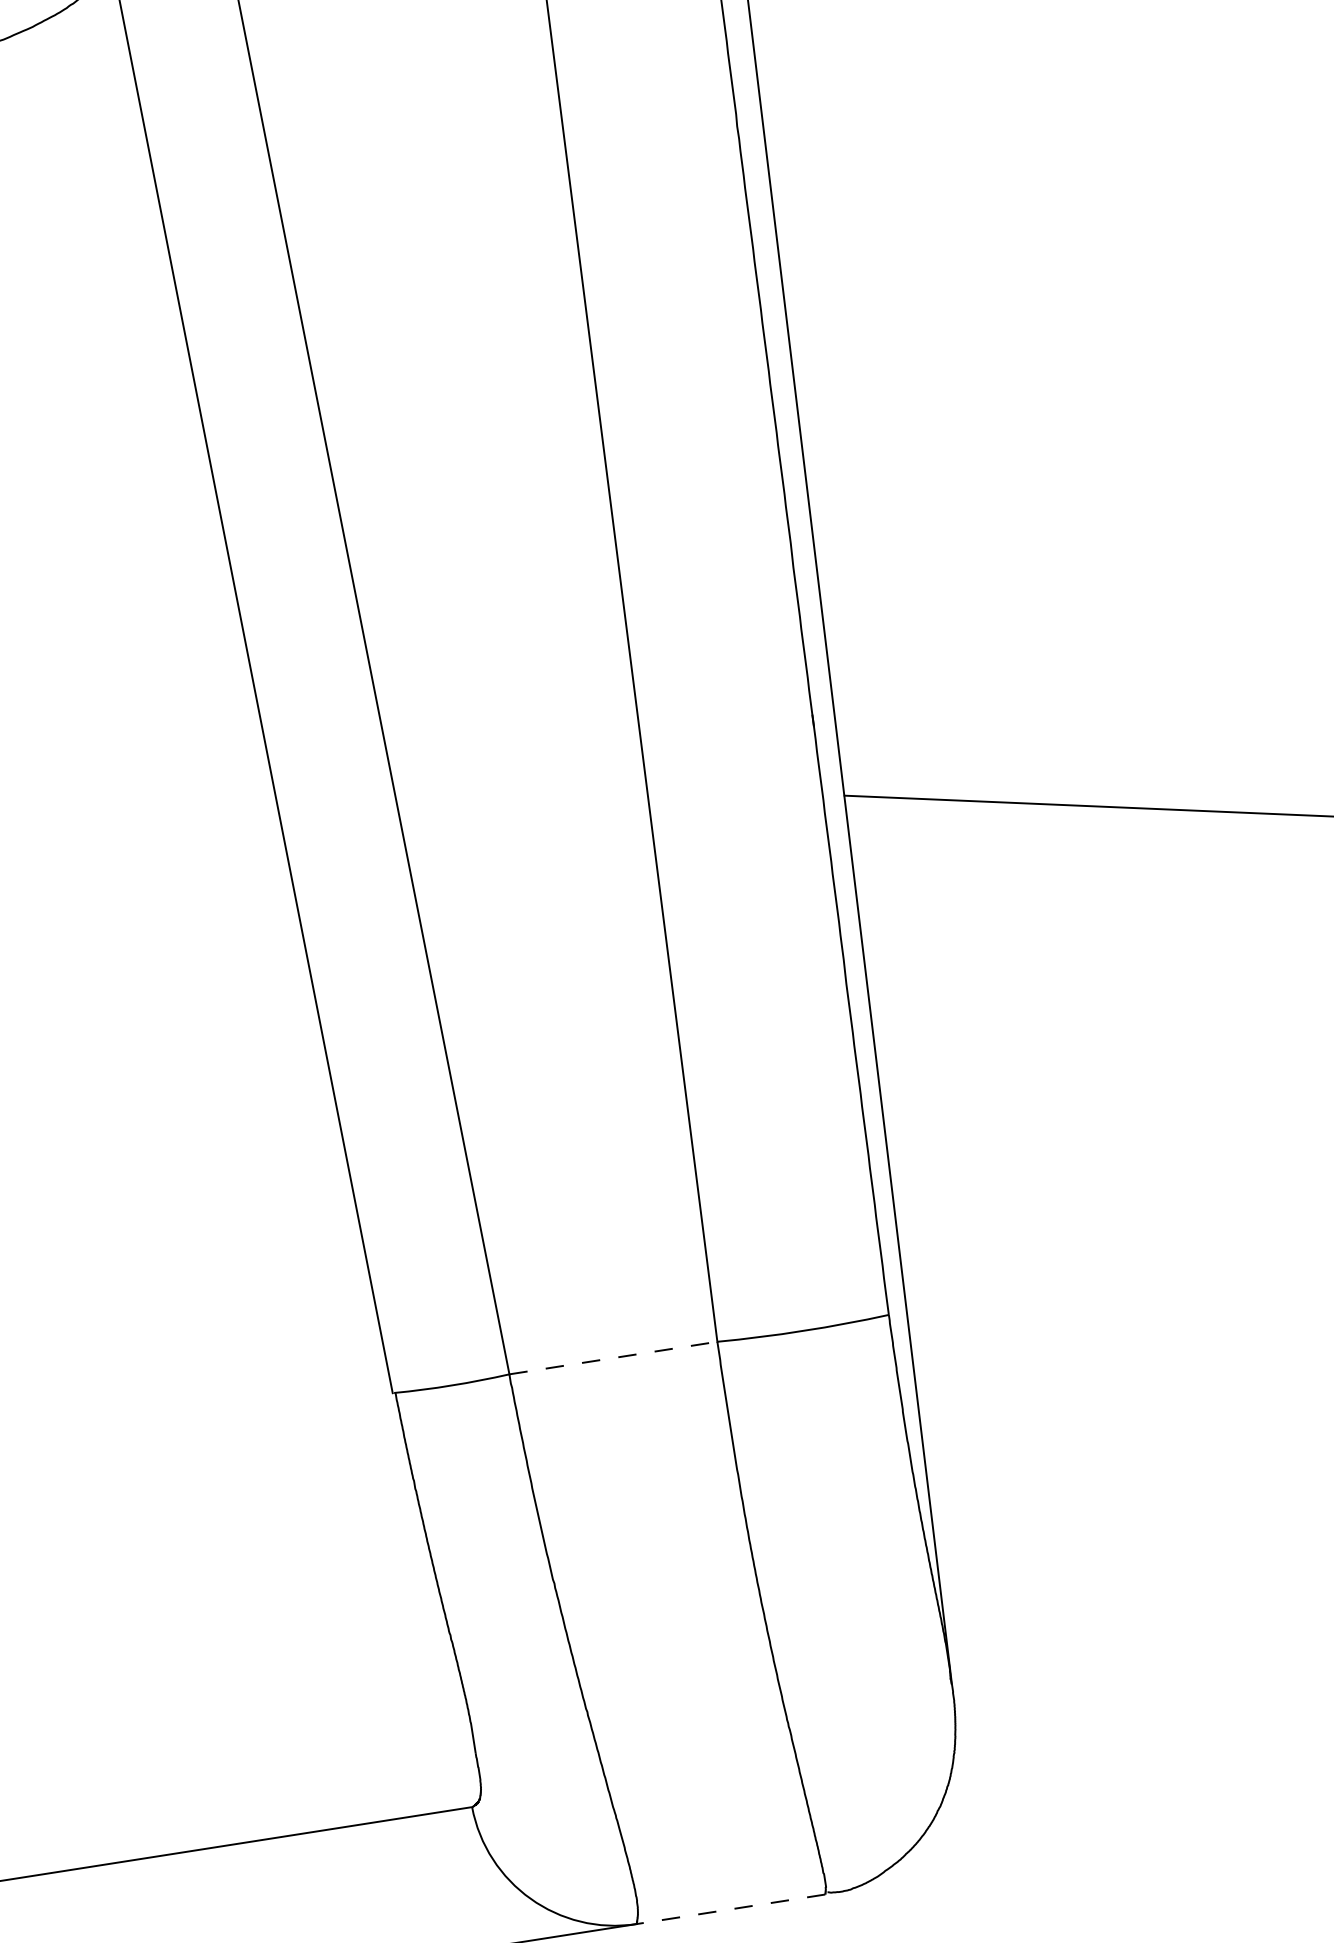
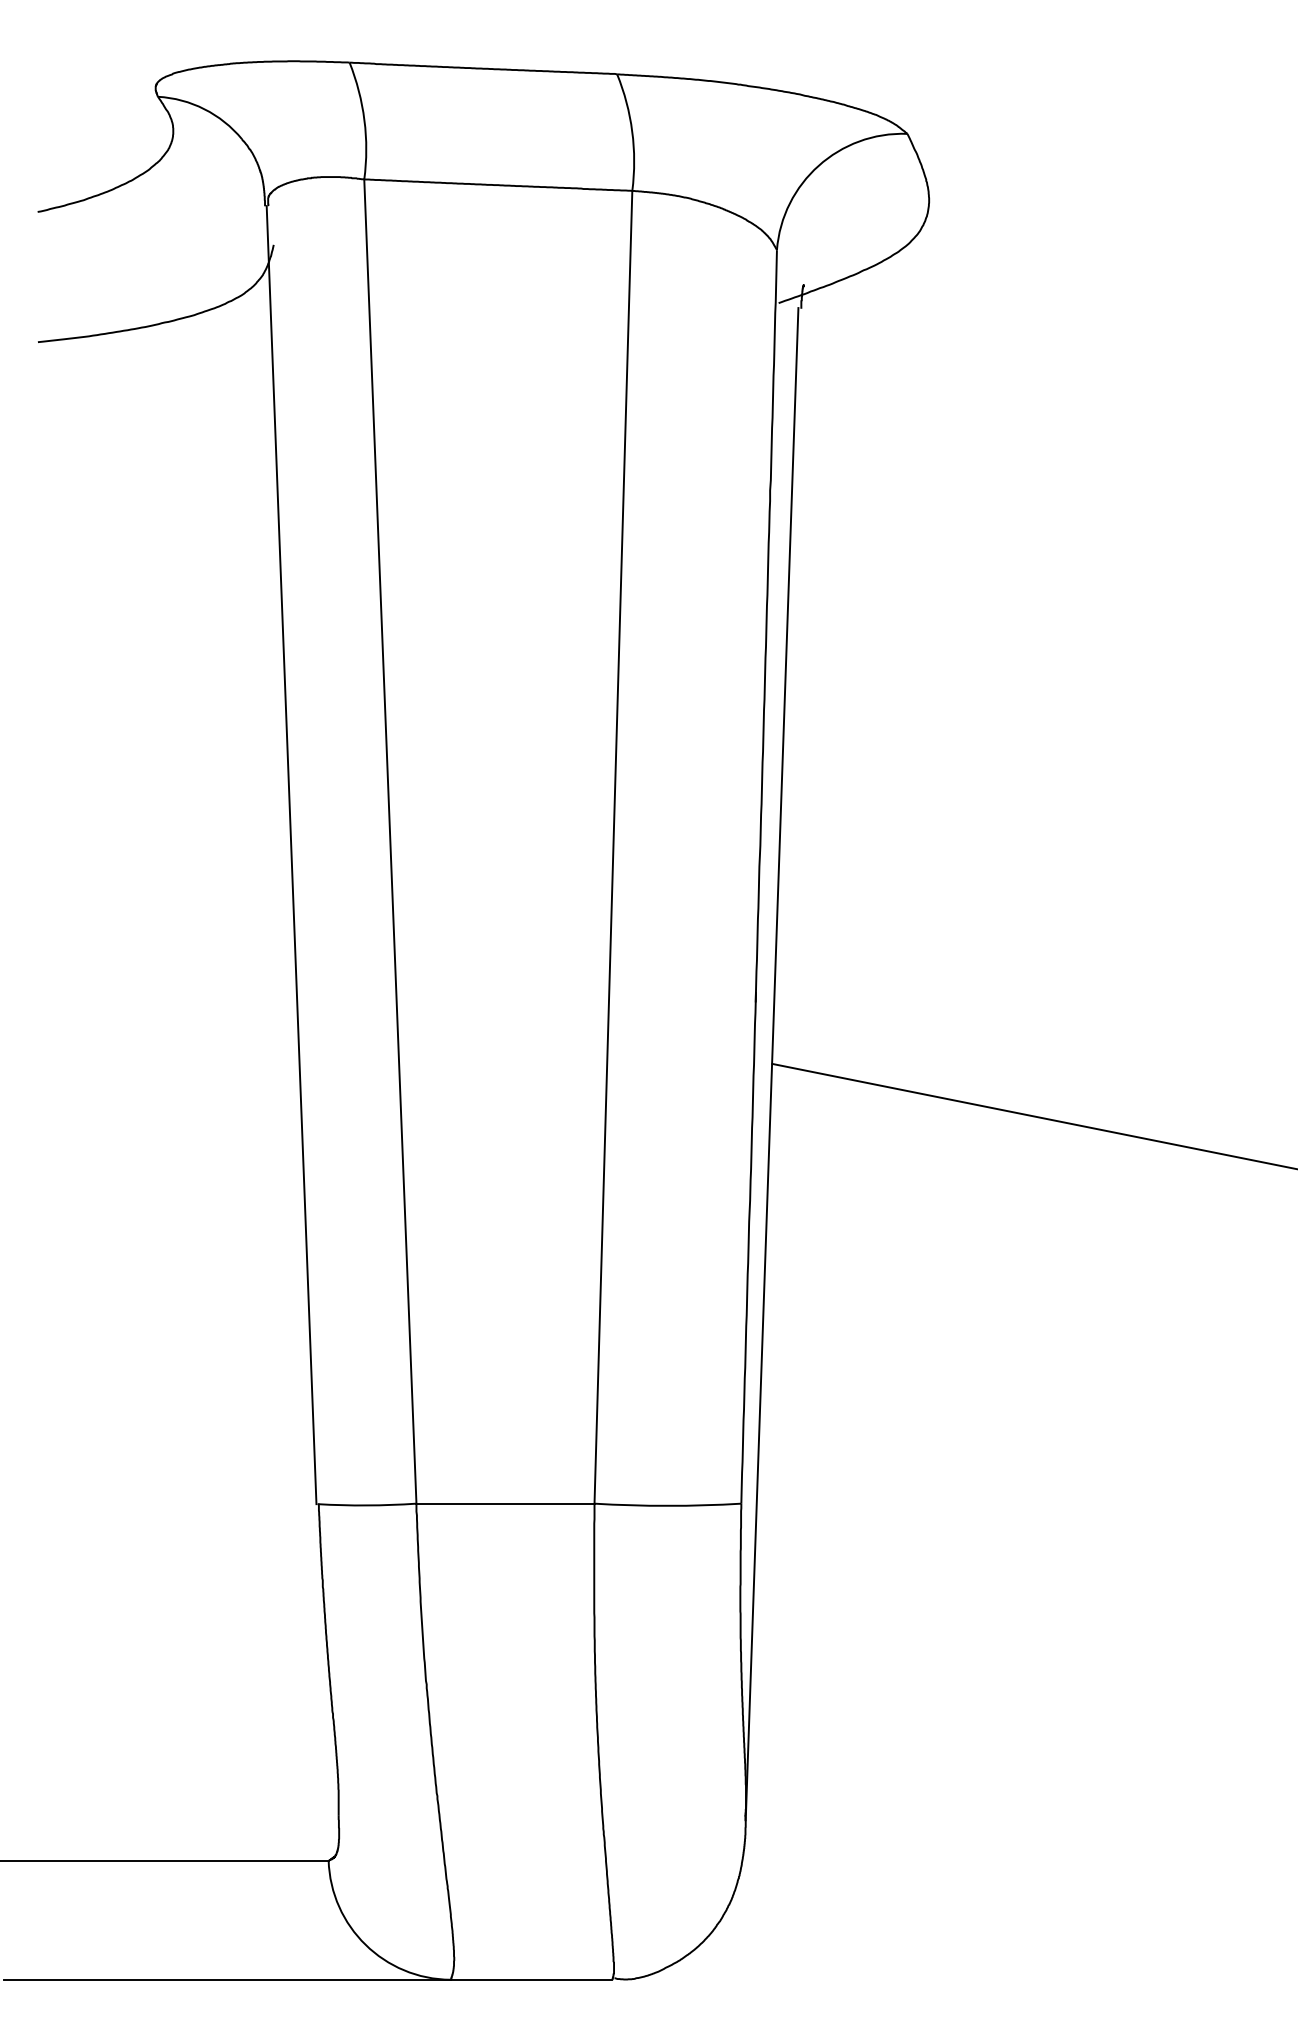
line: (613, 1357) -> (505, 1503), dashed -> solid
line: (730, 1909) -> (531, 1979), dashed -> solid

